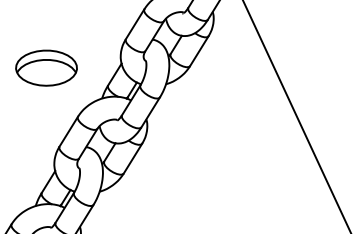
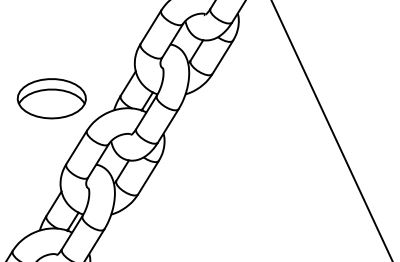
part: (46, 67) -> (51, 98), moved

